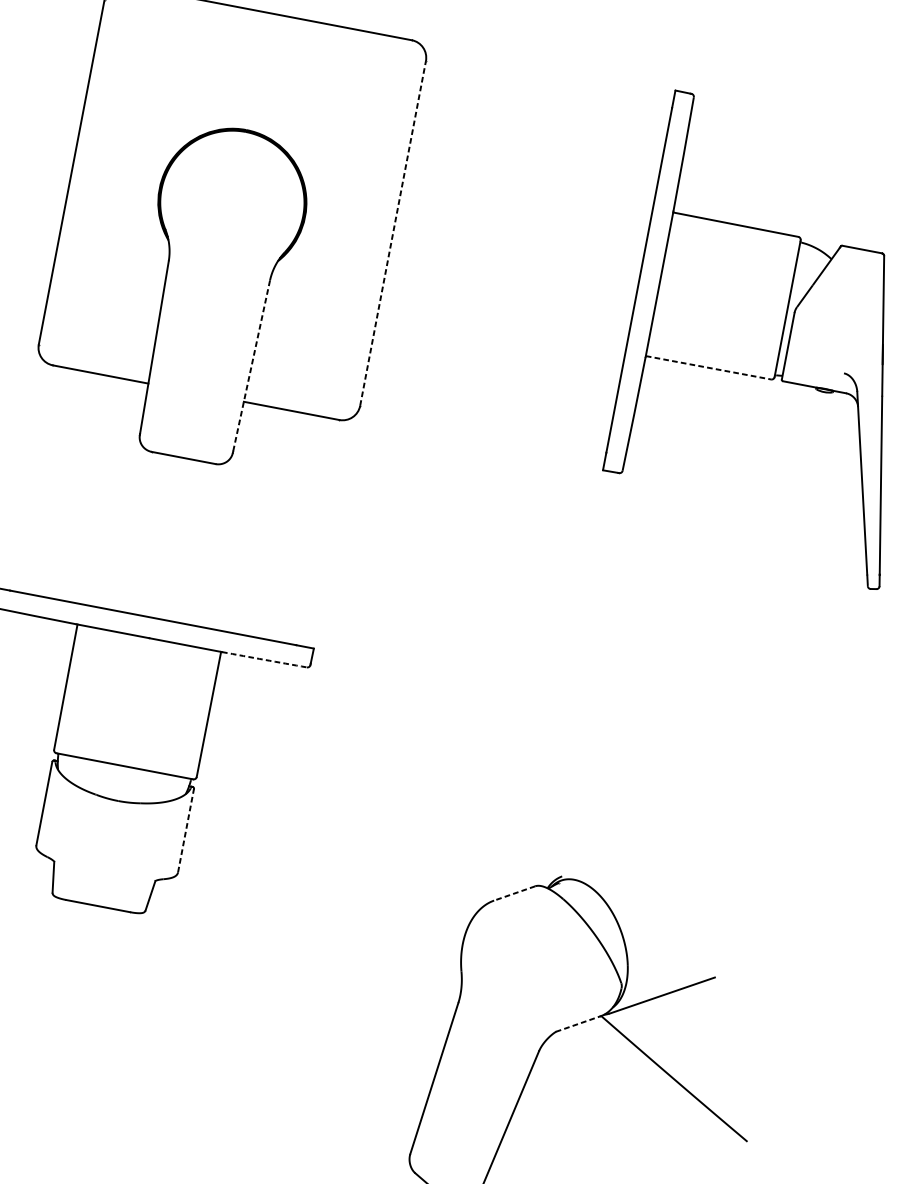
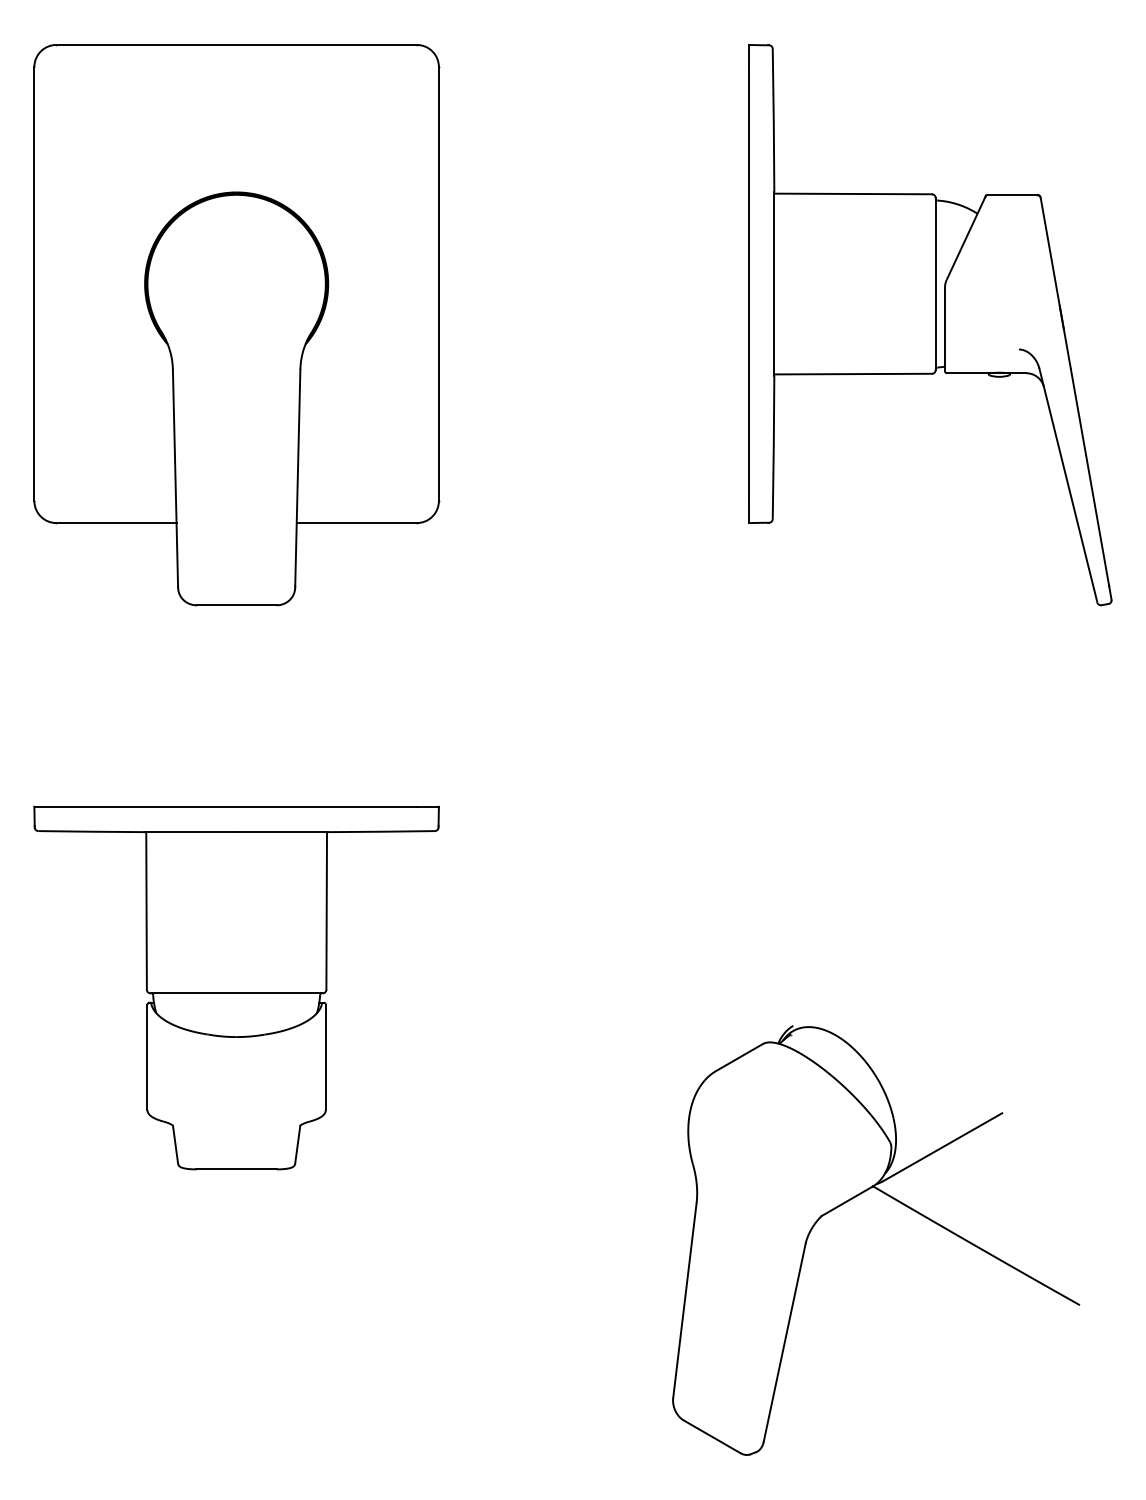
line: (392, 233) -> (438, 284), dashed -> solid
line: (251, 366) -> (297, 478), dashed -> solid
line: (708, 368) -> (853, 374), dashed -> solid
arc: (264, 659) -> (381, 831), dashed -> solid
line: (185, 829) -> (325, 1056), dashed -> solid
line: (514, 893) -> (739, 1057), dashed -> solid
line: (578, 1024) -> (847, 1201), dashed -> solid

